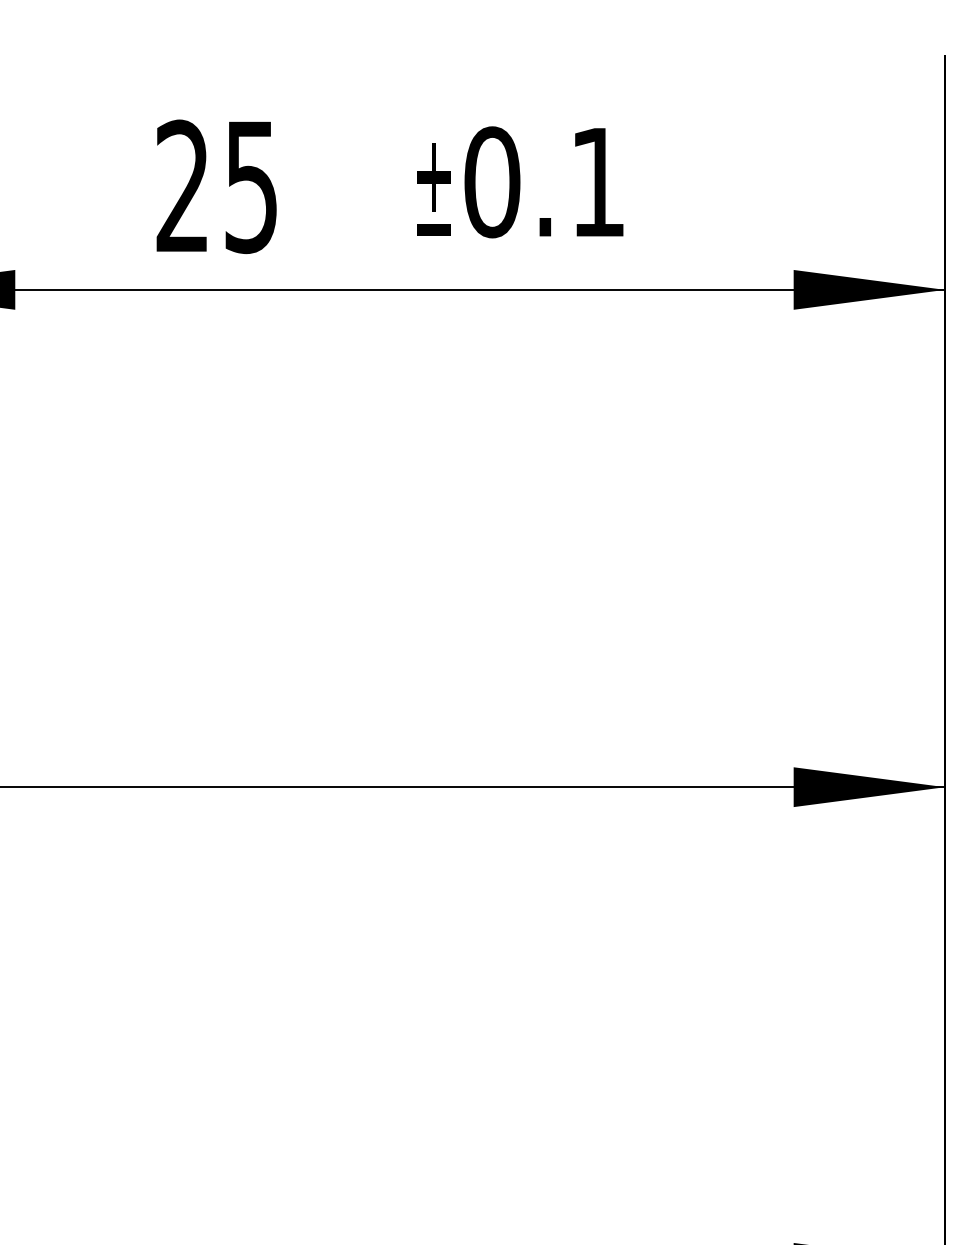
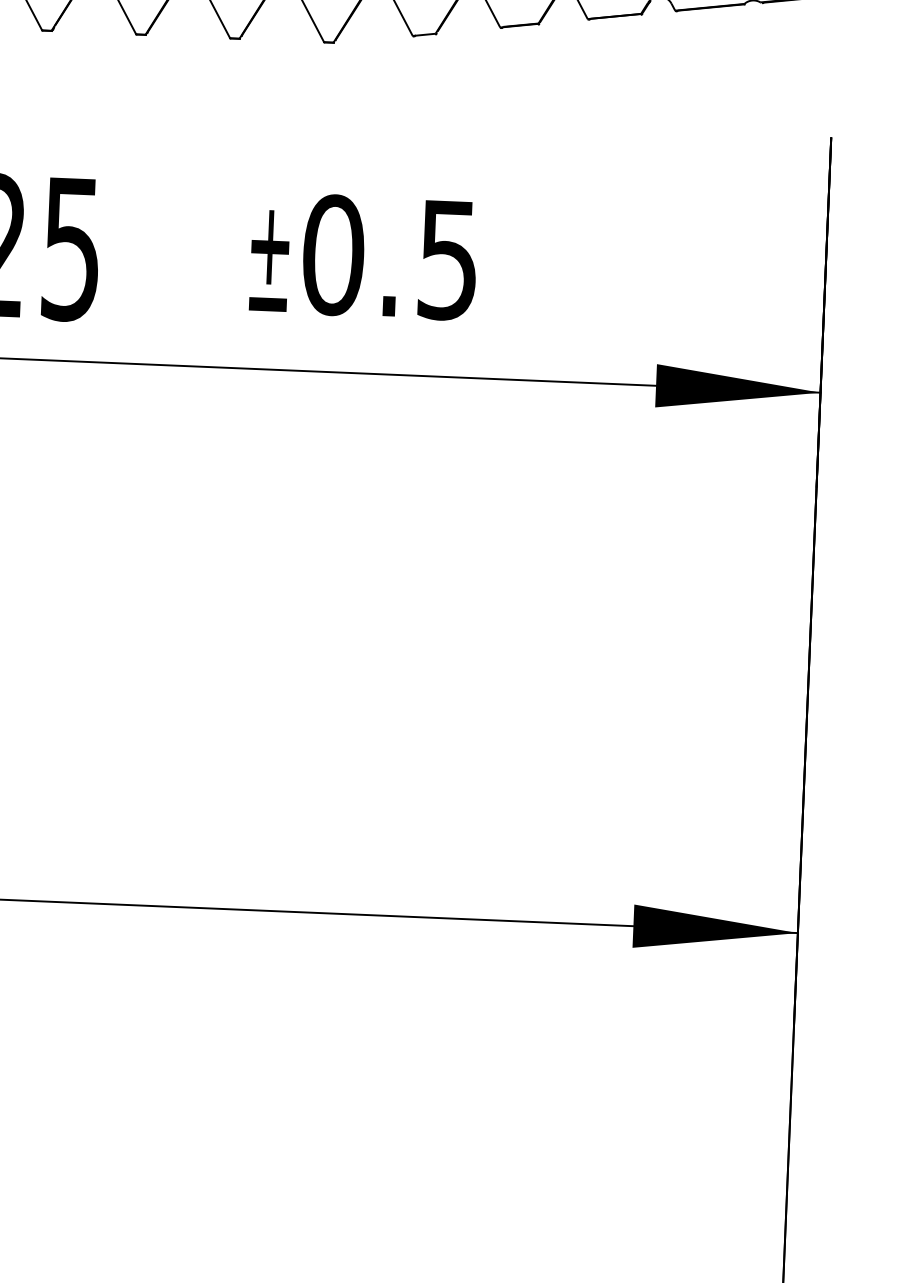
text: (597, 183) -> (447, 261), 0.1 -> 0.5

